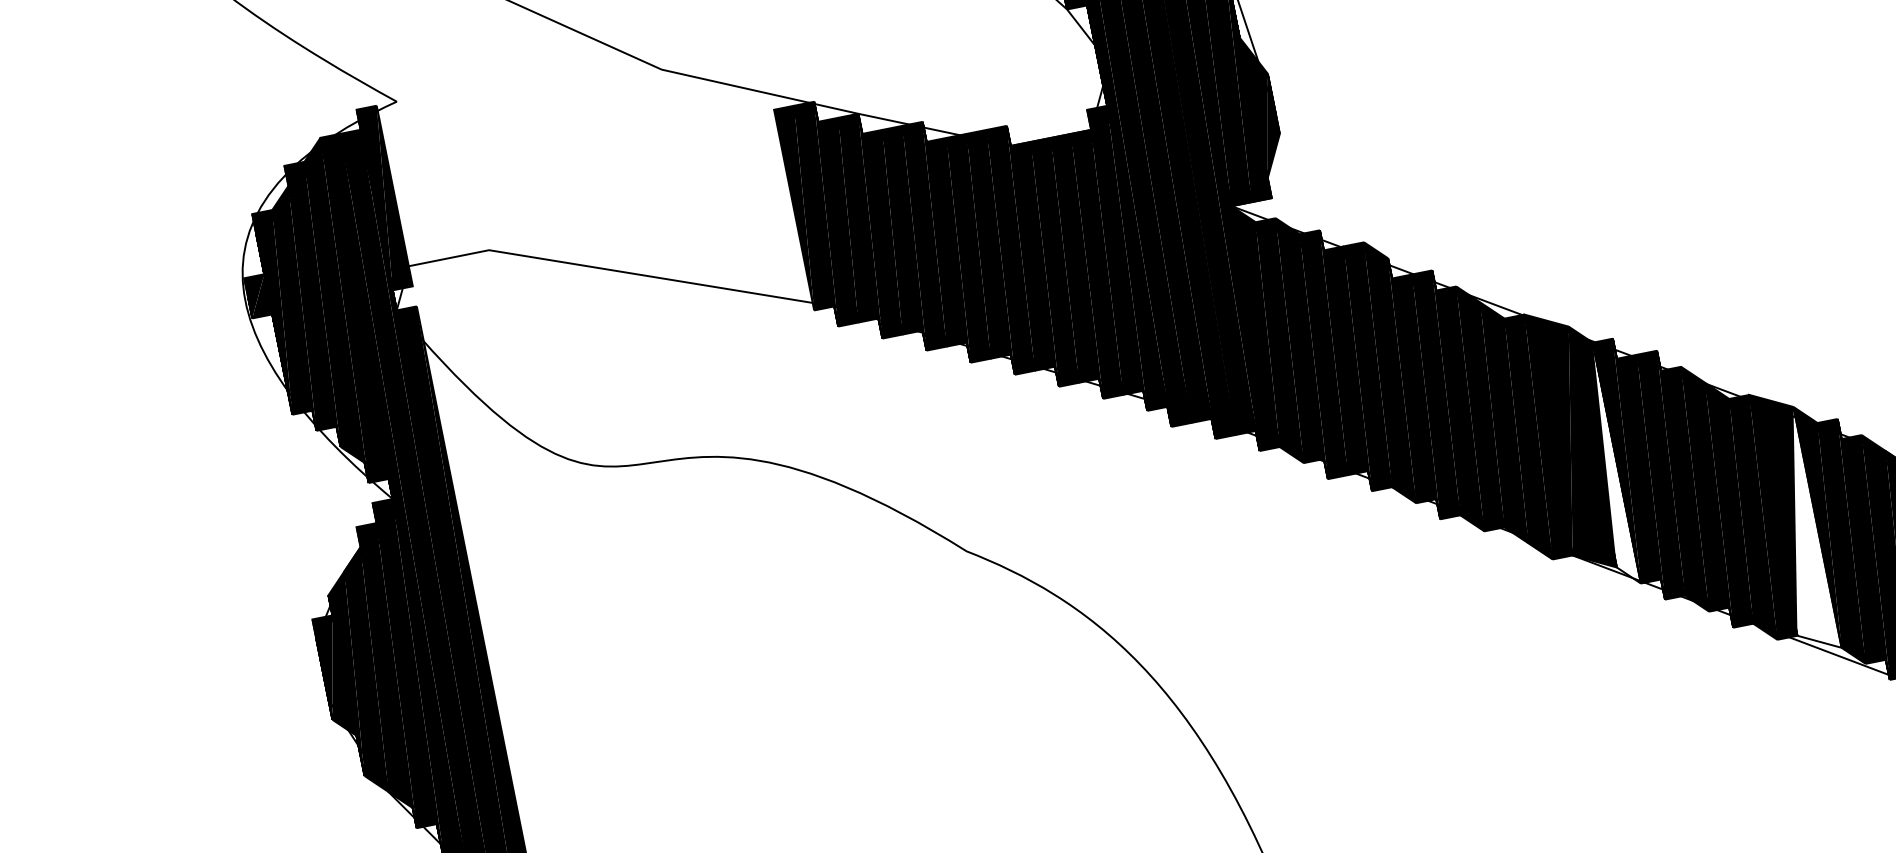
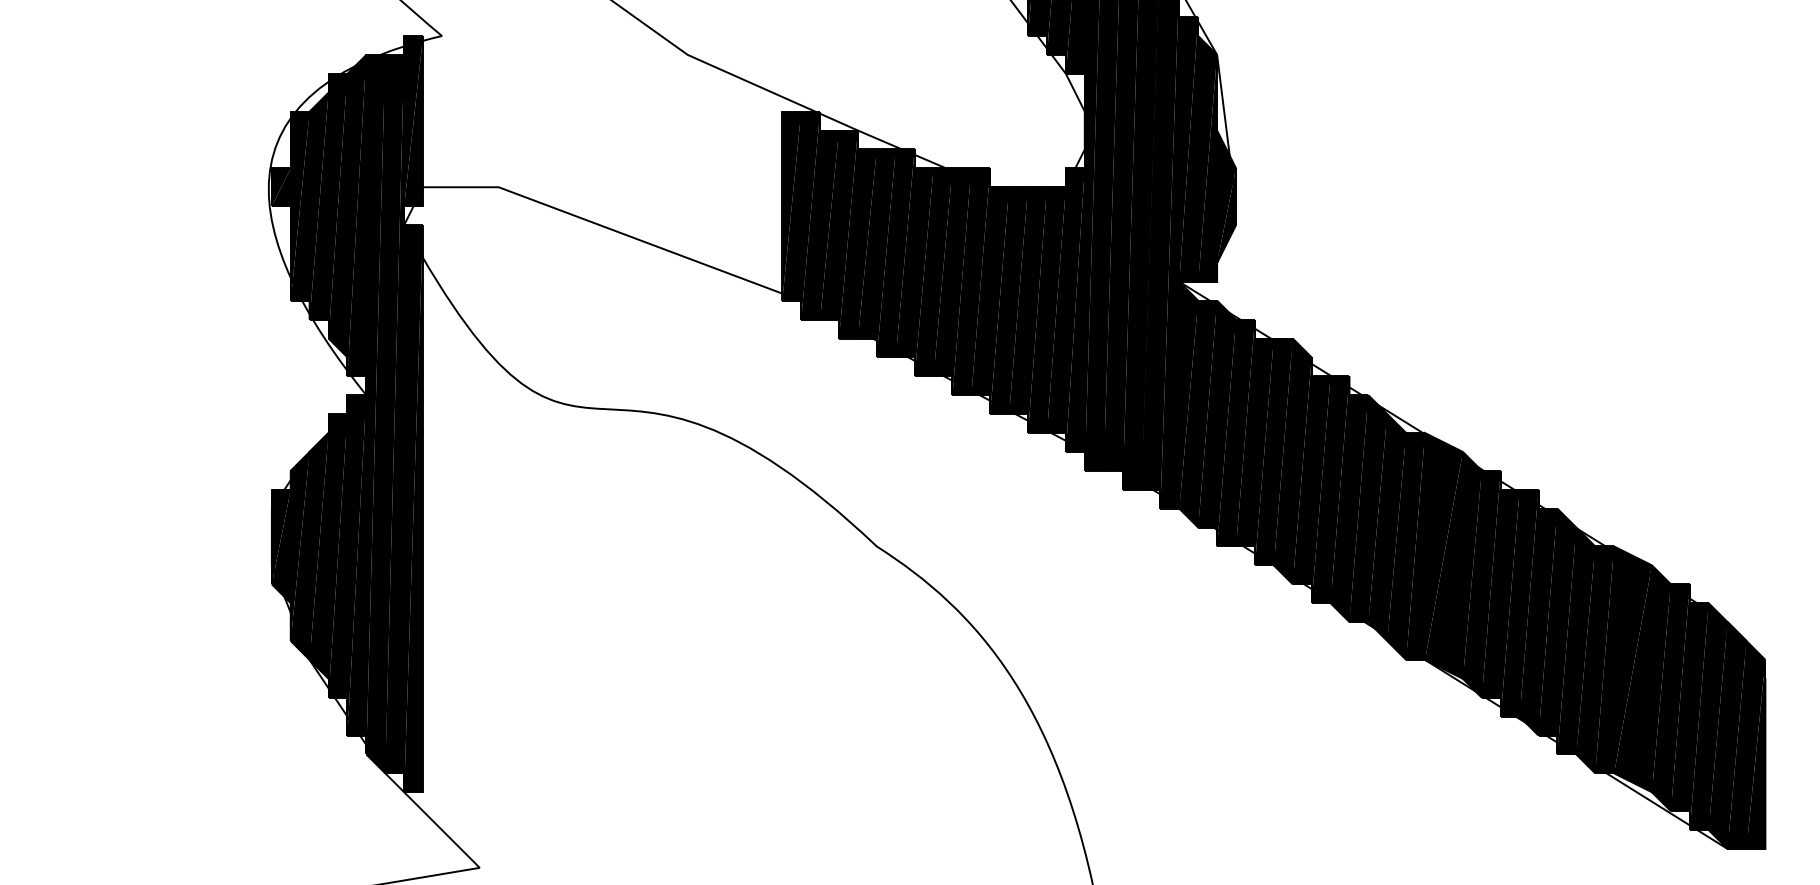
fill: (1605, 464) -> (1471, 583), added
fill: (1796, 531) -> (1632, 678), added

